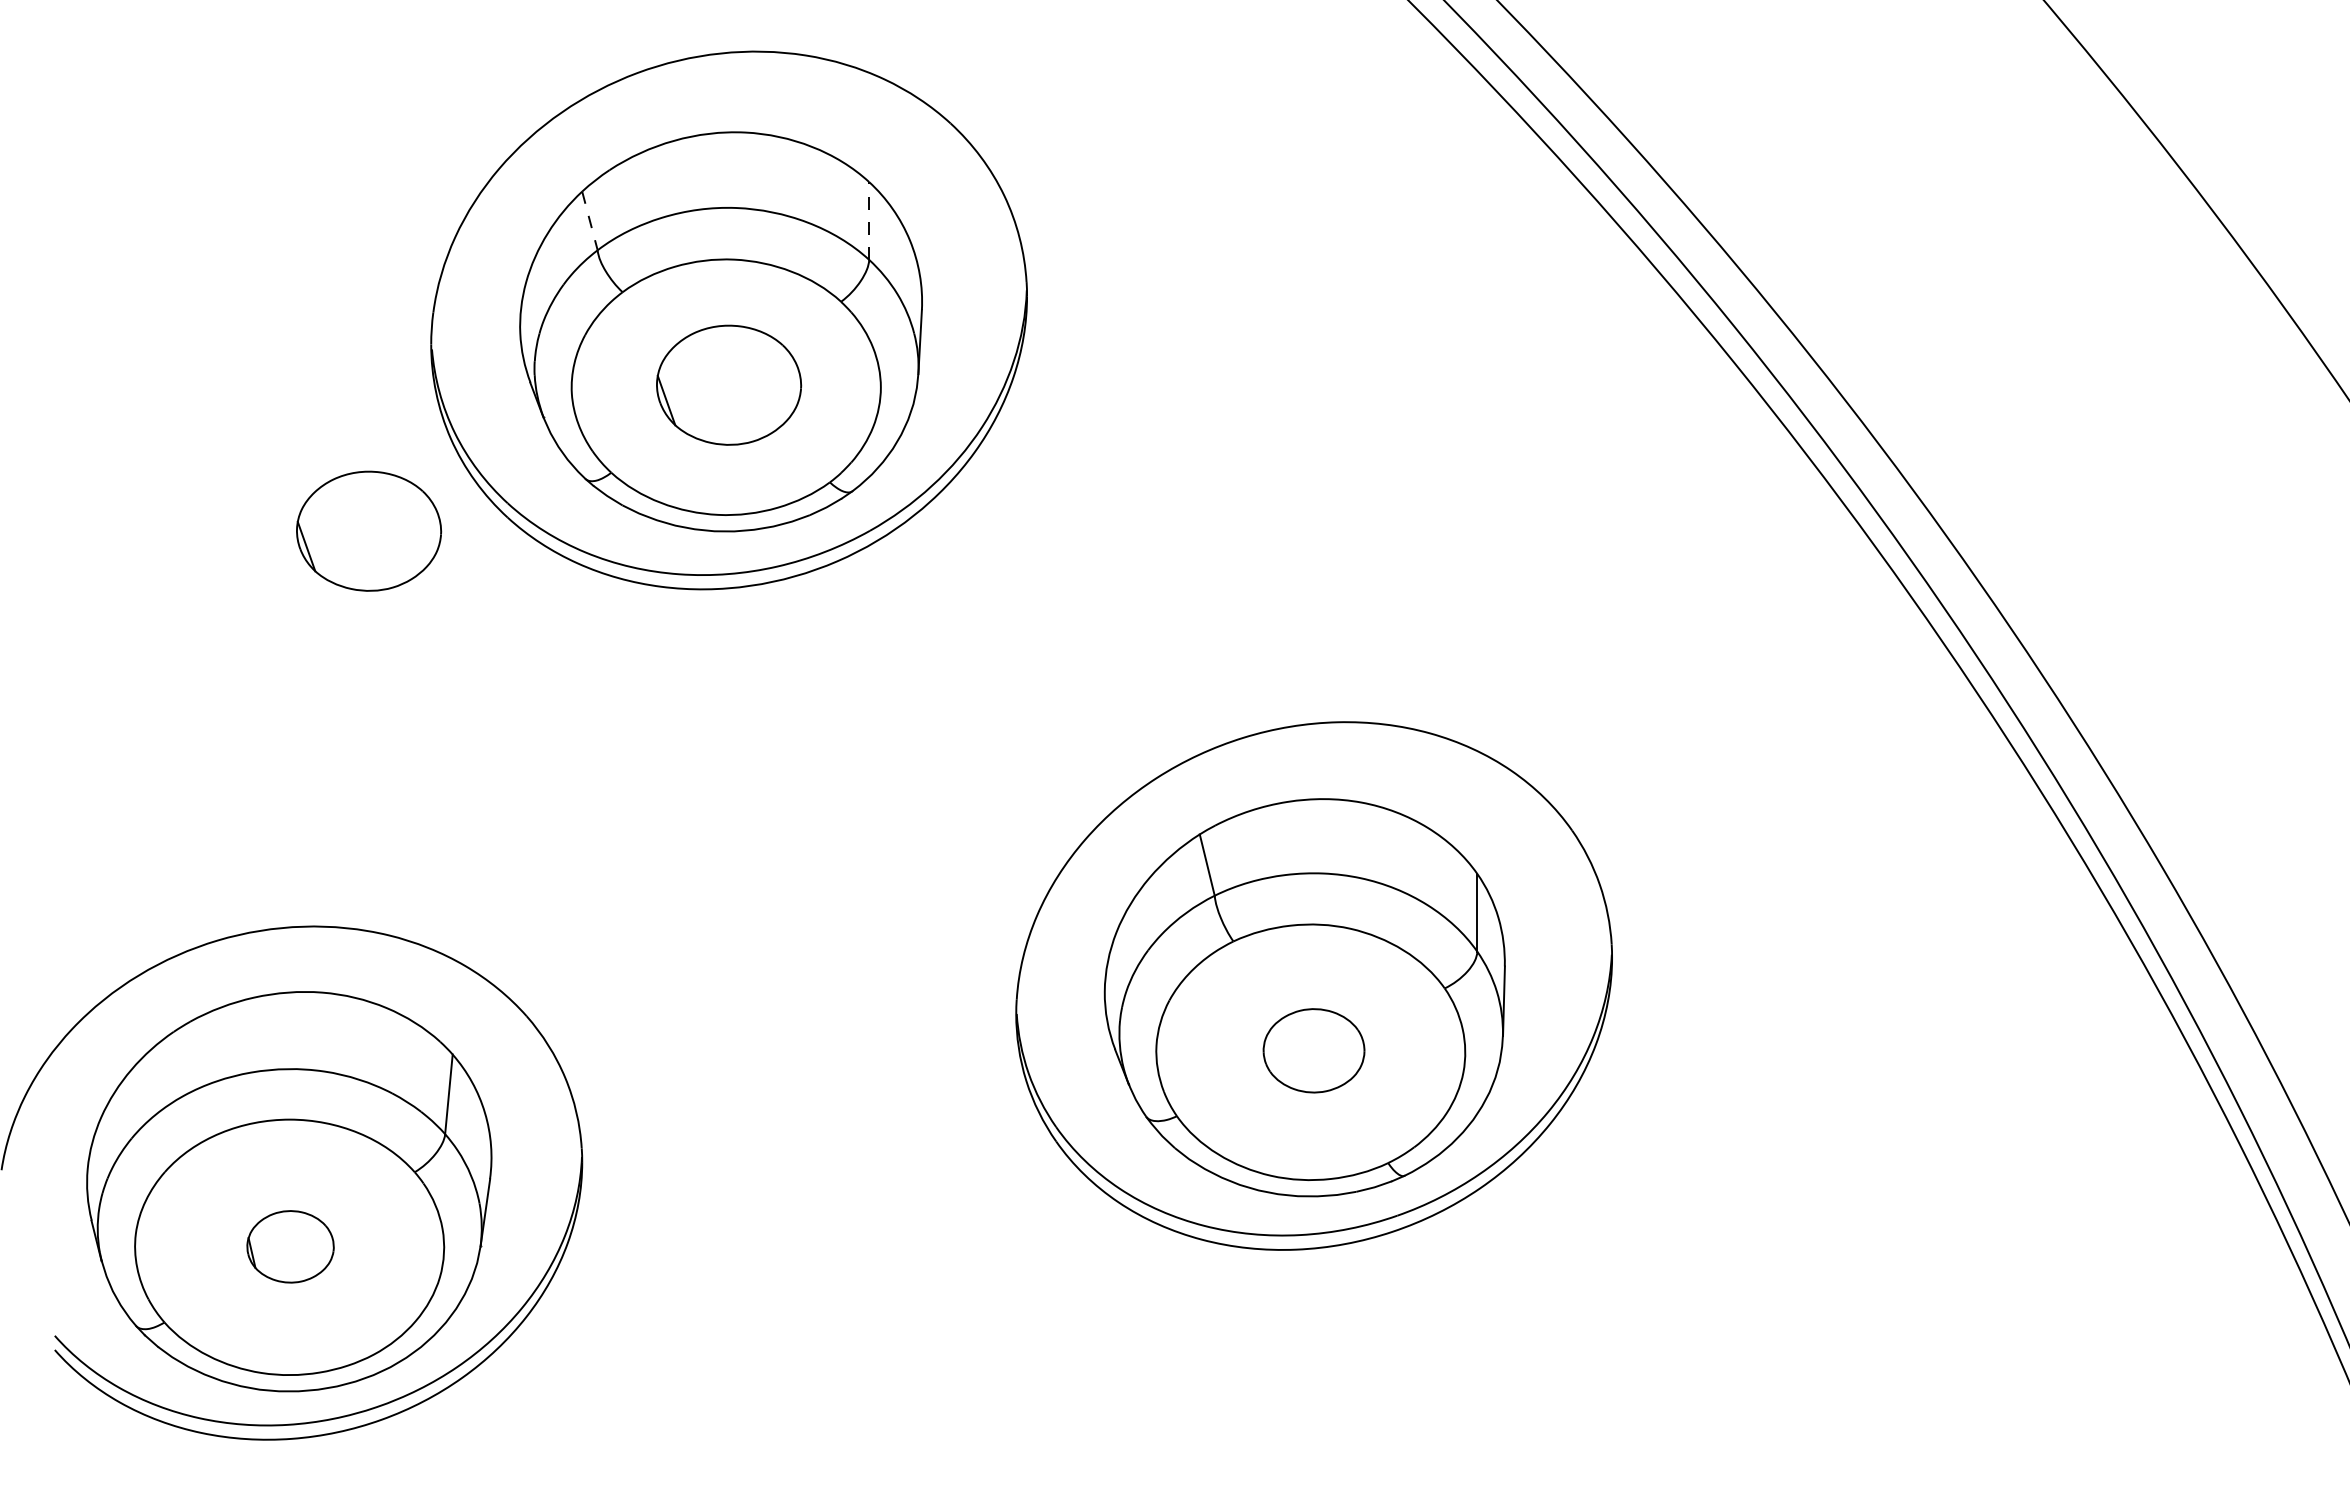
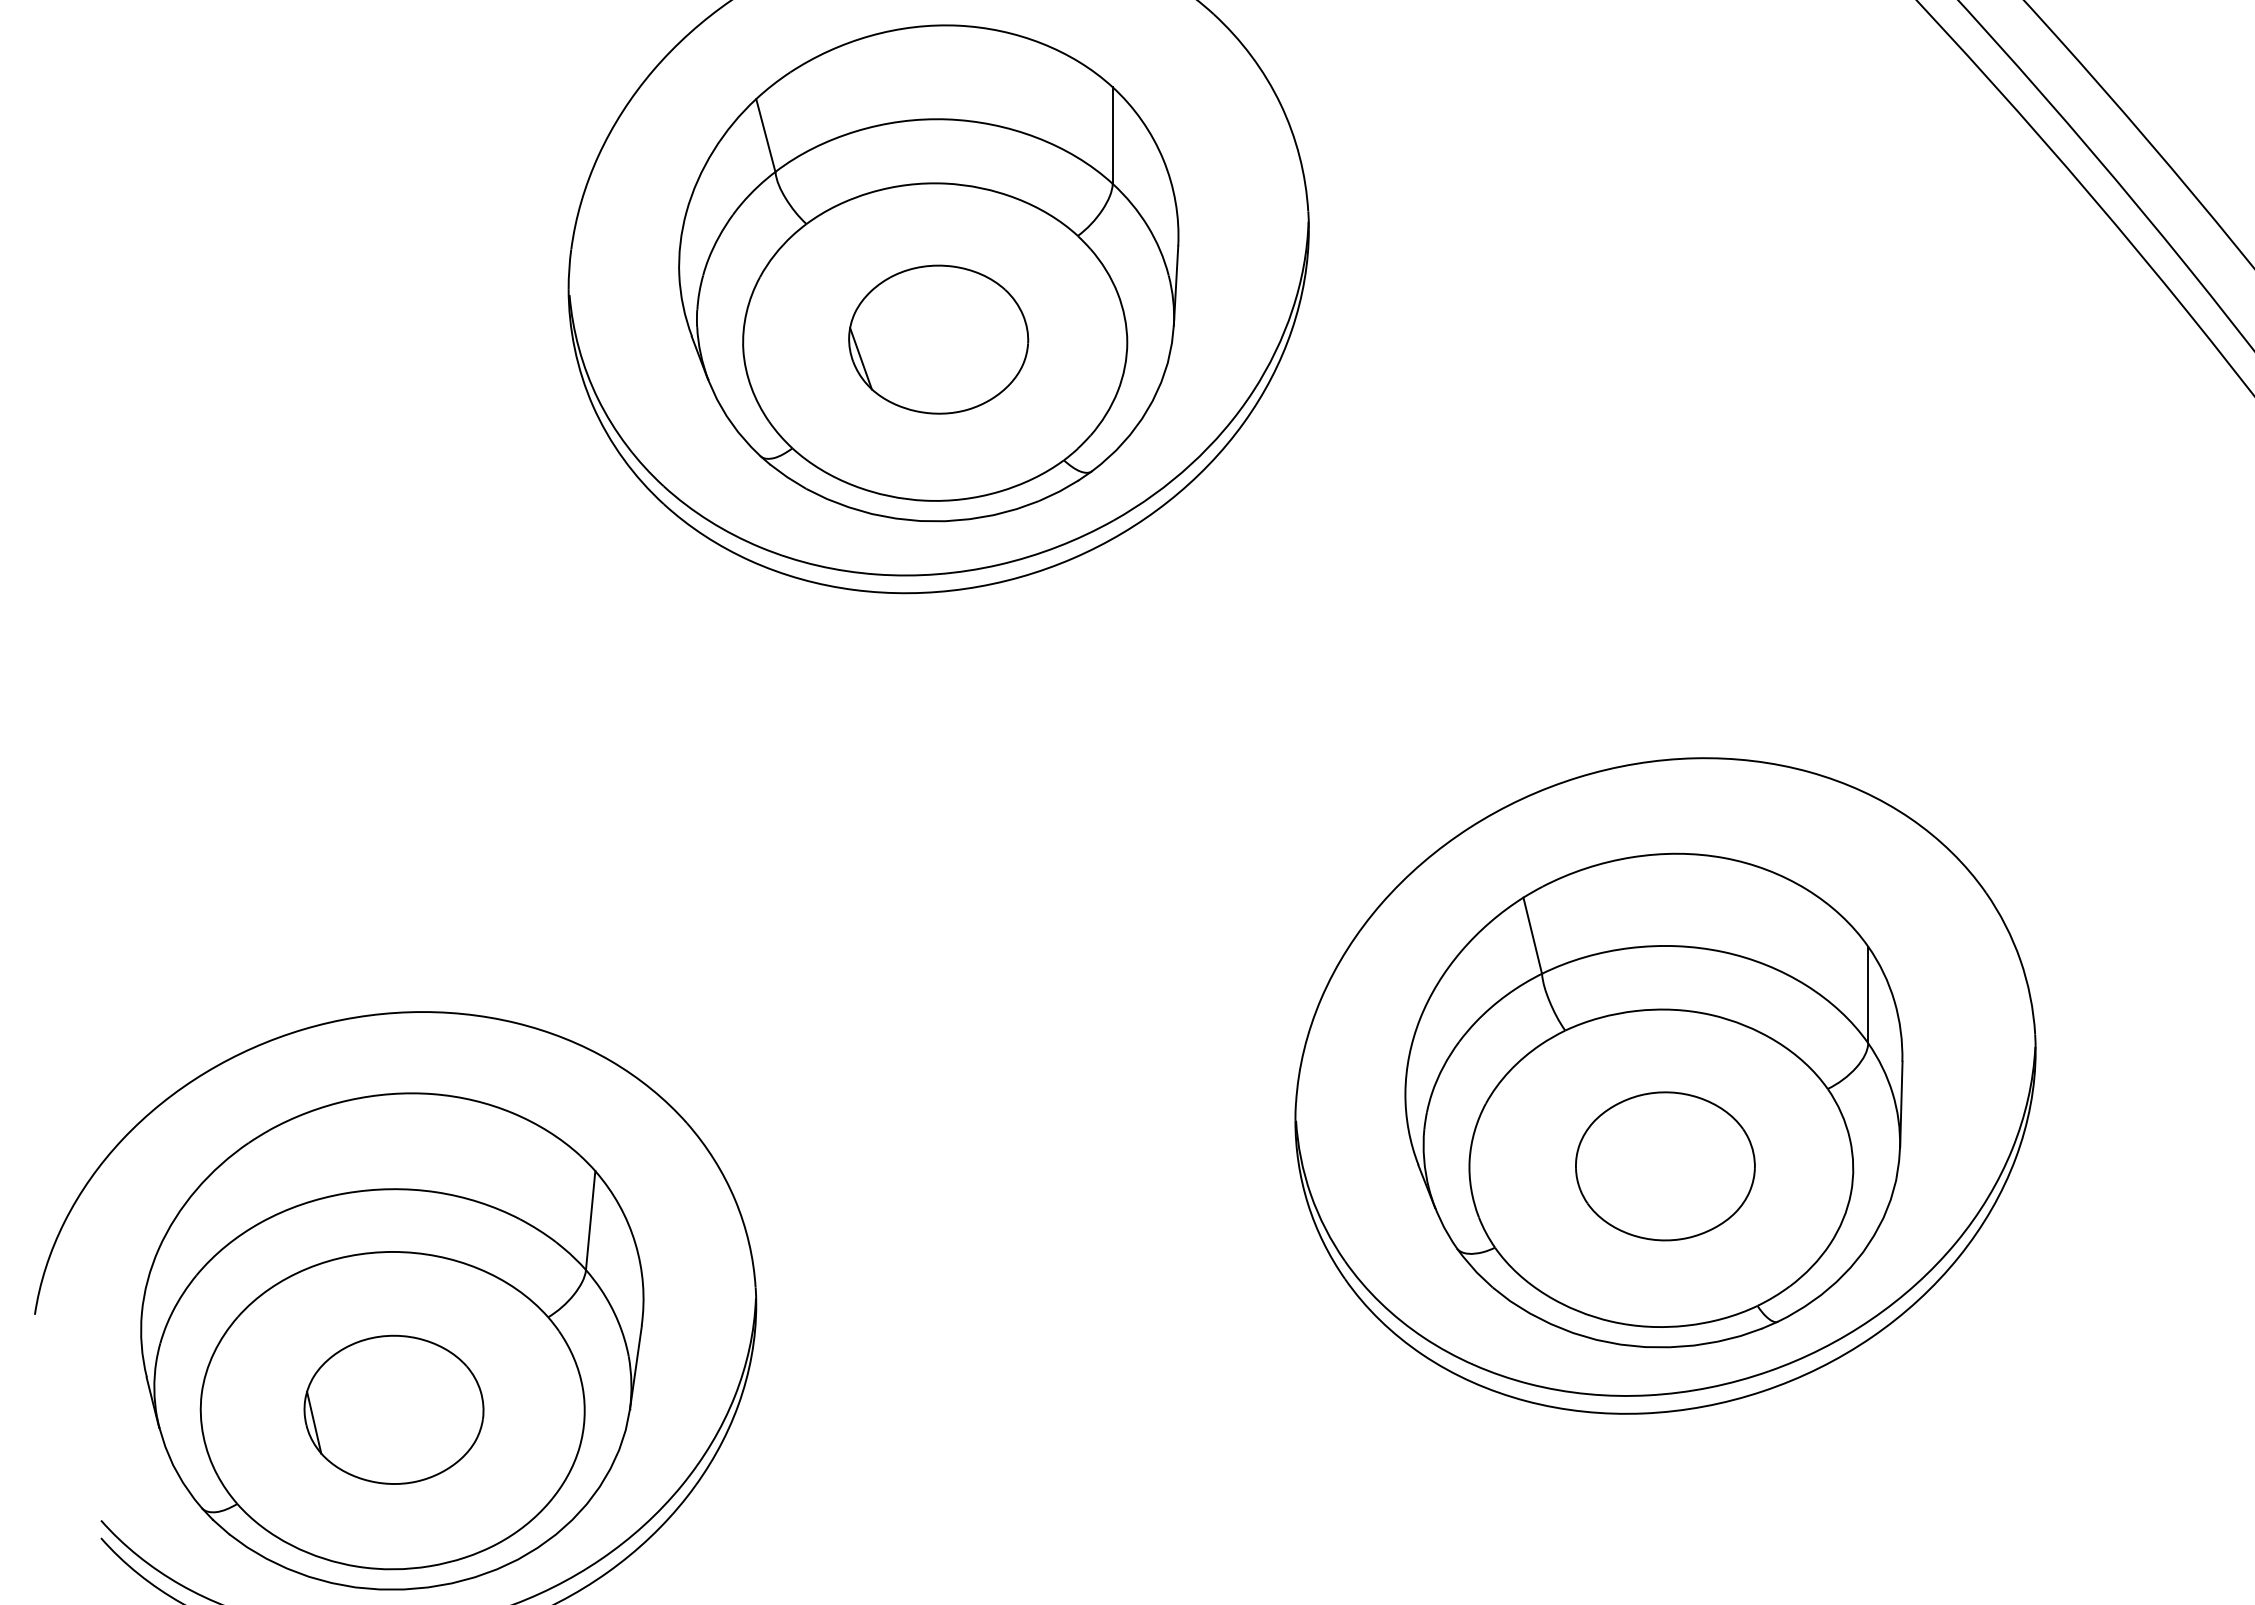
line: (869, 220) -> (1113, 134), dashed -> solid
line: (590, 221) -> (766, 136), dashed -> solid
part: (369, 530) -> (491, 520), removed
part: (1313, 1050) -> (1664, 1166), size x1.43
part: (290, 1246) -> (393, 1409), size x1.67

